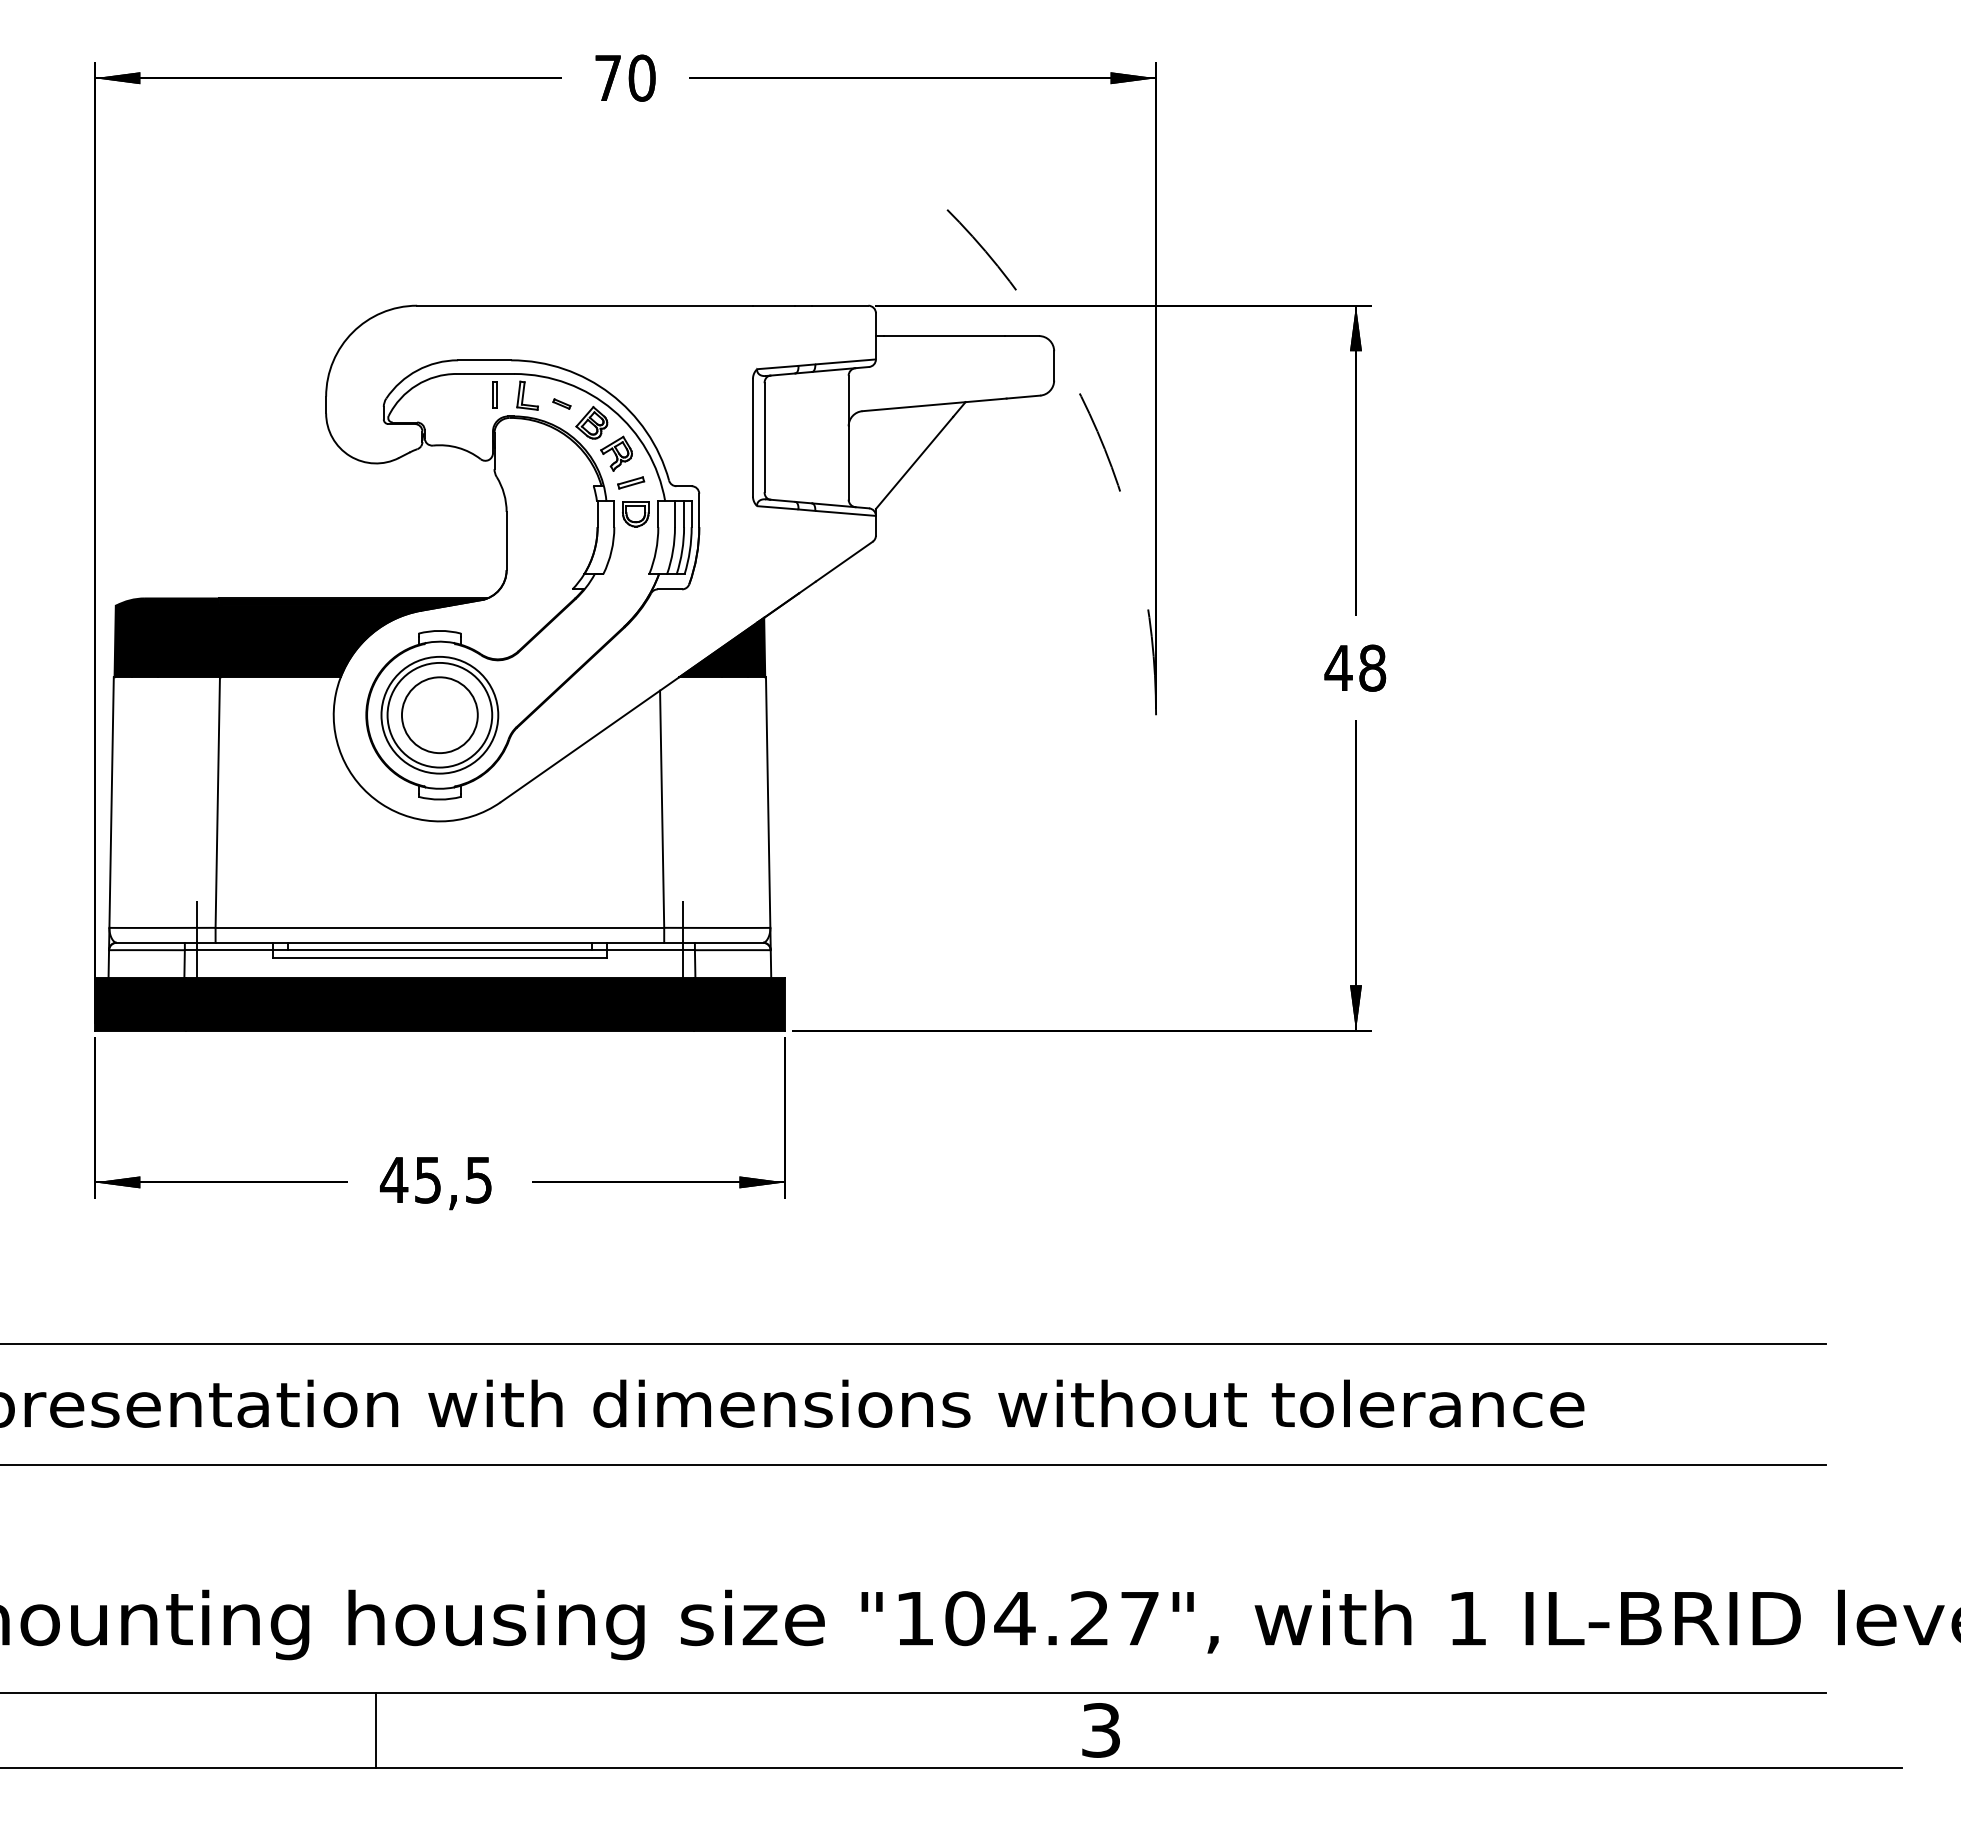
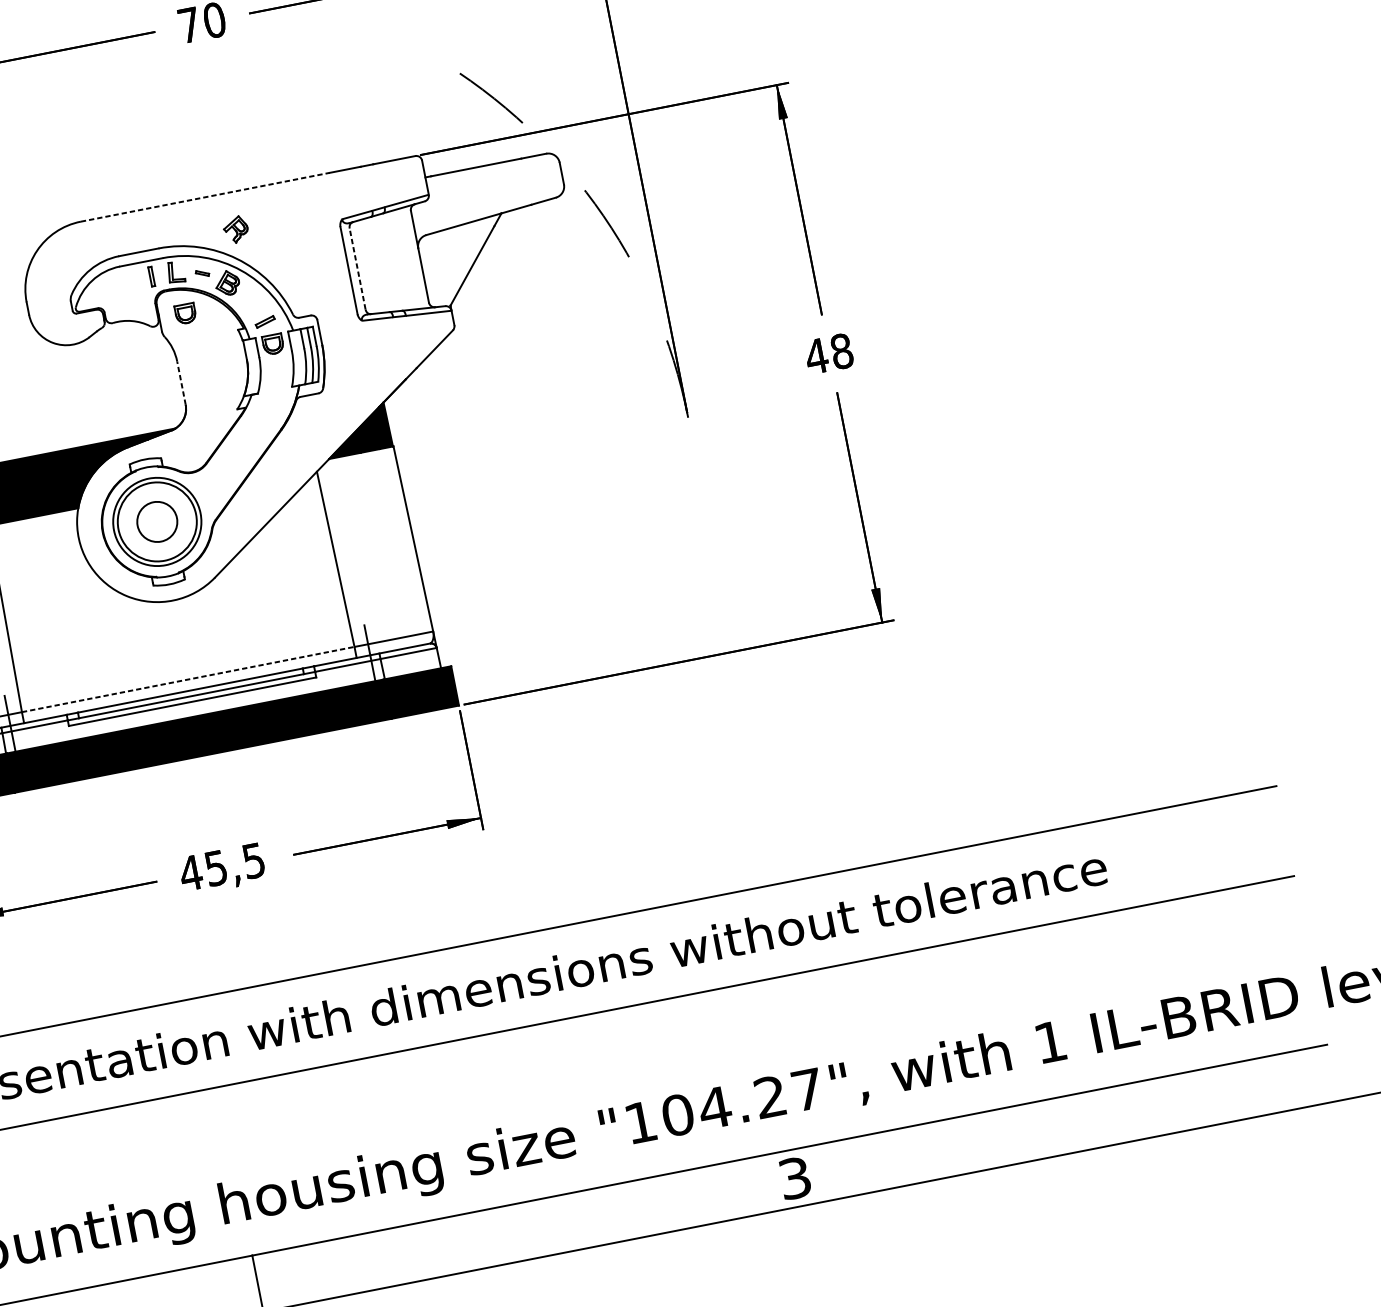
line: (585, 305) -> (205, 197), solid -> dashed
line: (764, 437) -> (357, 268), solid -> dashed
part: (529, 452) -> (185, 314), added
part: (616, 453) -> (235, 229), moved
line: (506, 540) -> (181, 382), solid -> dashed
circle: (439, 715) -> (157, 522), size x0.7
line: (440, 927) -> (188, 679), solid -> dashed

